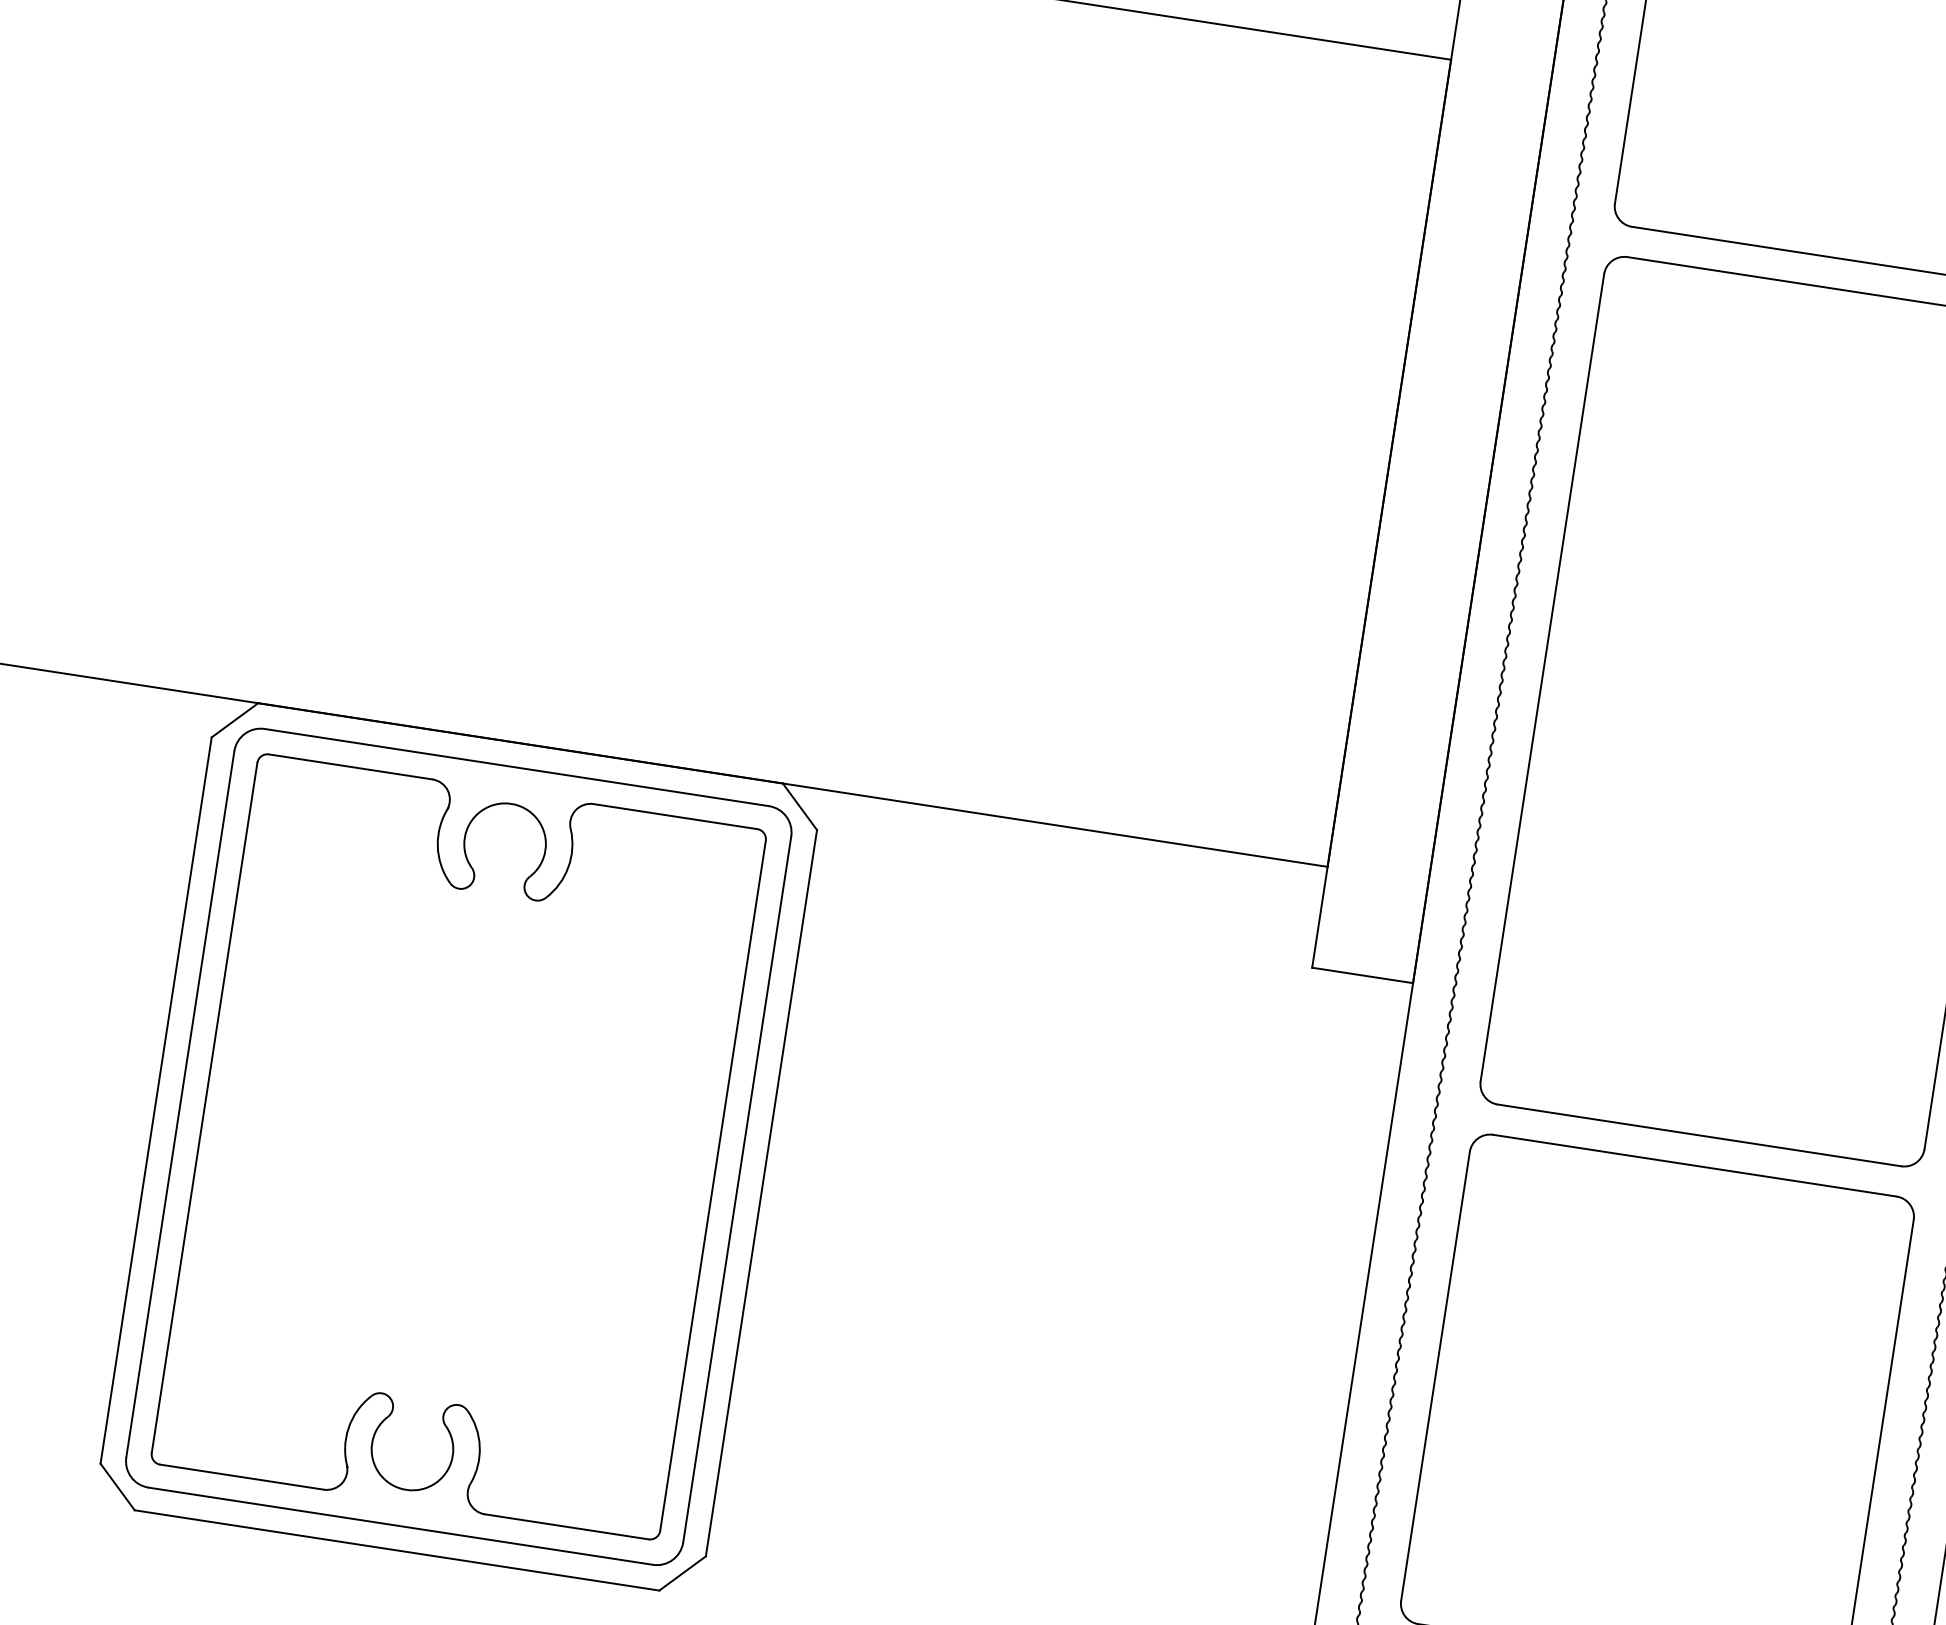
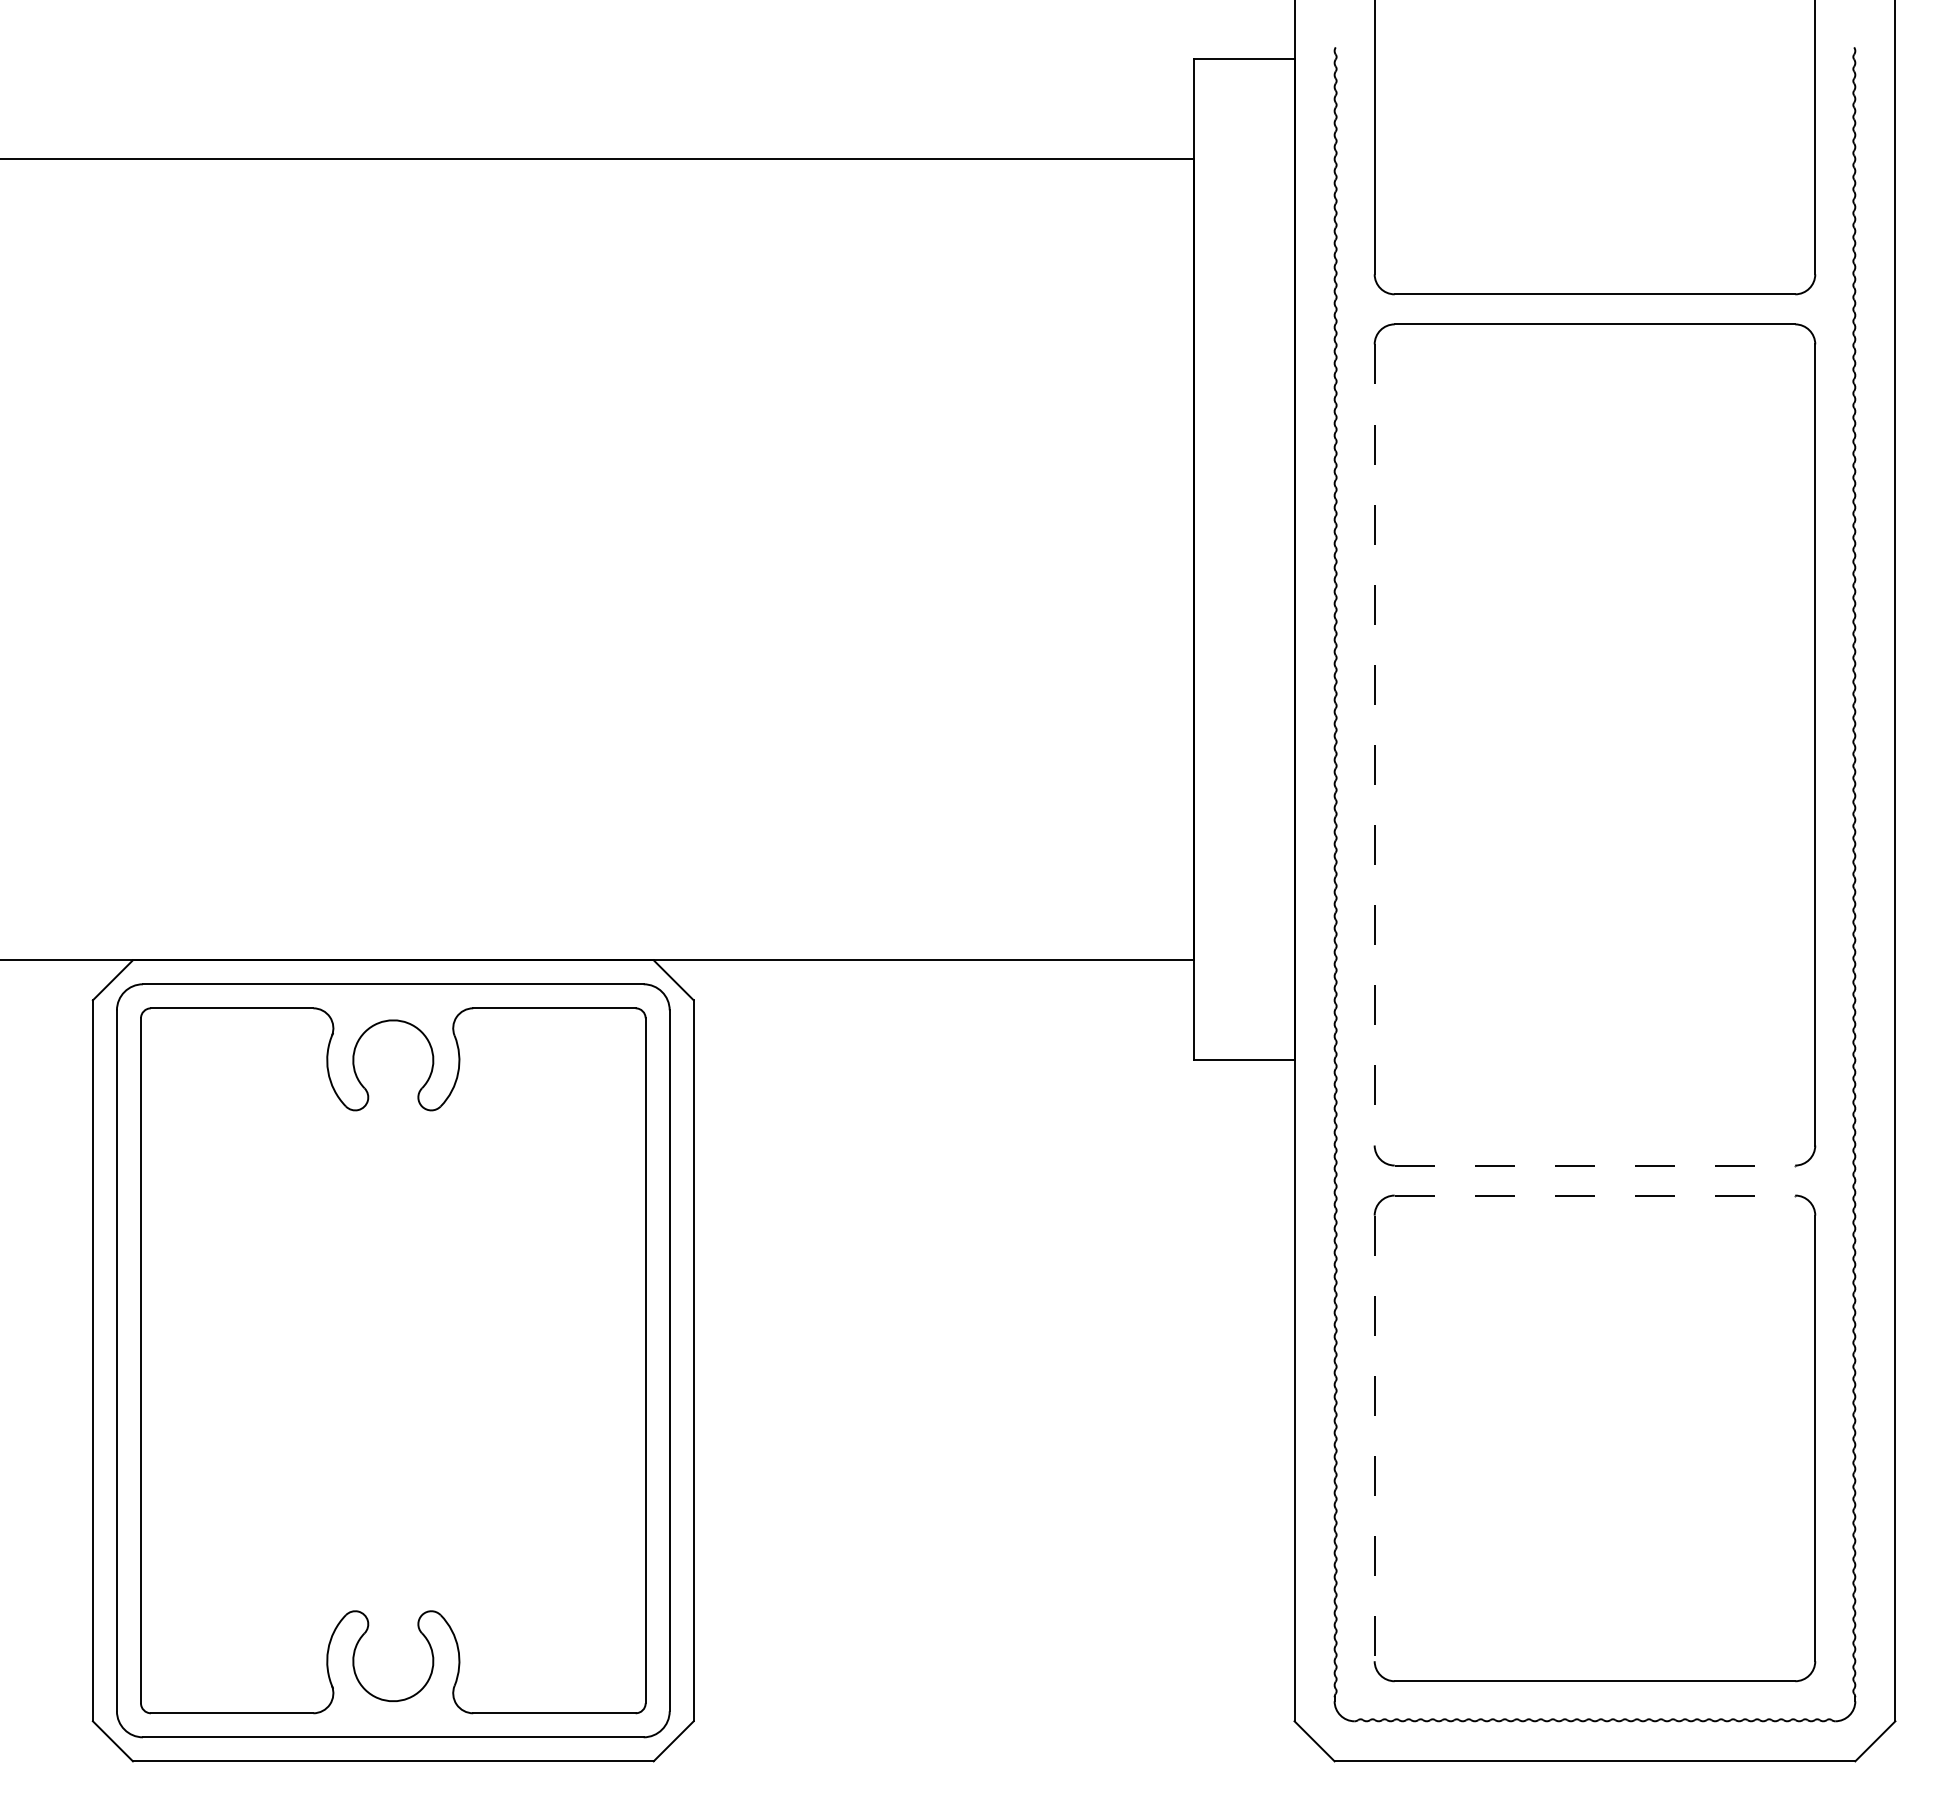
line: (1542, 677) -> (1374, 744), solid -> dashed
line: (1700, 1135) -> (1595, 1165), solid -> dashed
line: (1695, 1165) -> (1595, 1195), solid -> dashed
line: (1435, 1376) -> (1374, 1438), solid -> dashed

